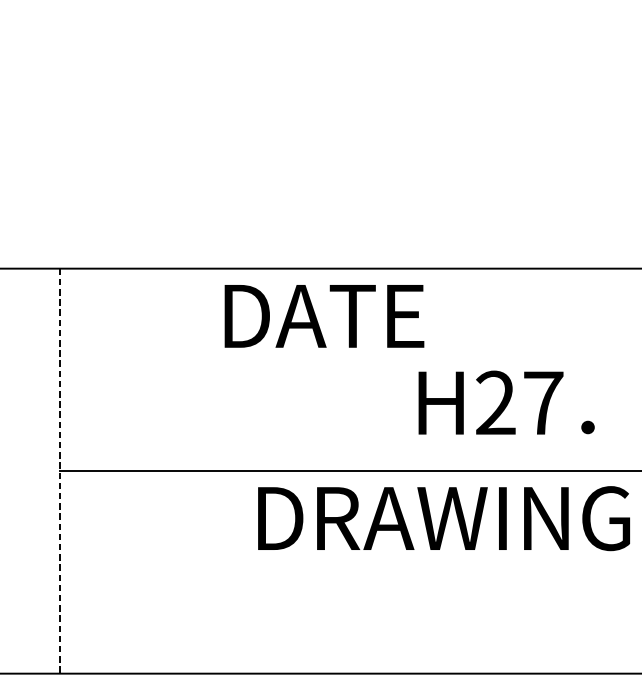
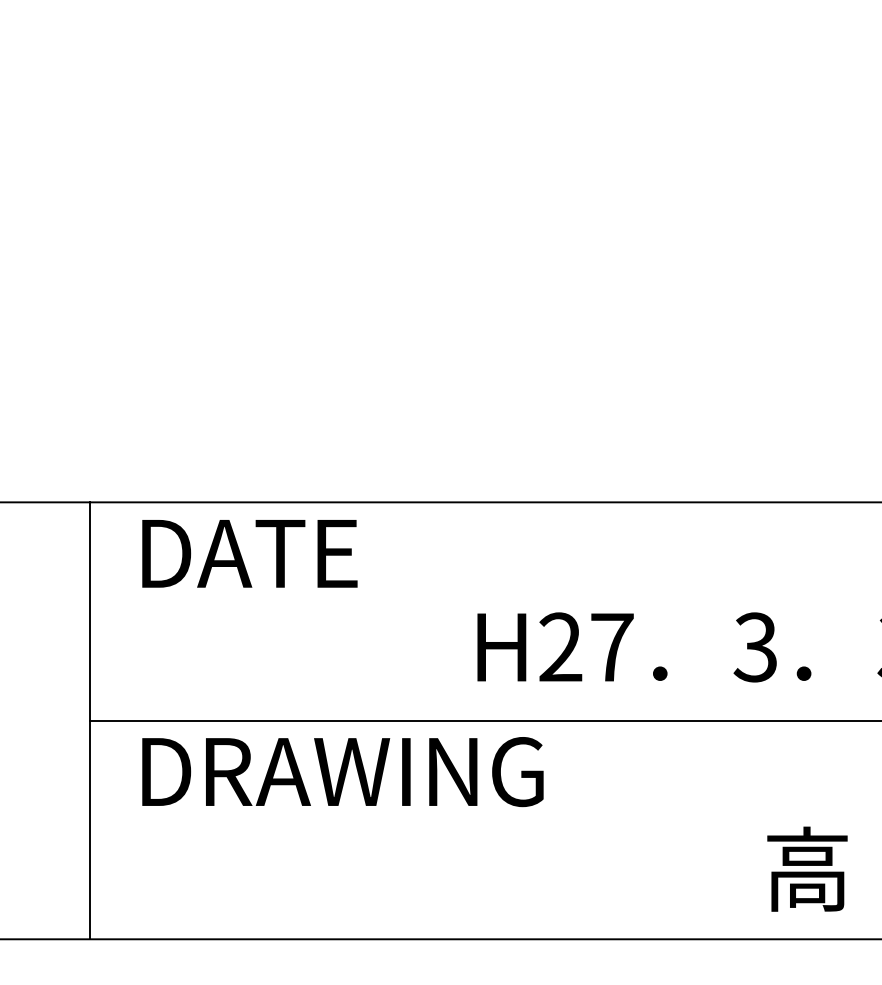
text: (324, 316) -> (249, 553), moved
line: (59, 471) -> (90, 721), dashed -> solid
text: (443, 519) -> (342, 772), moved

